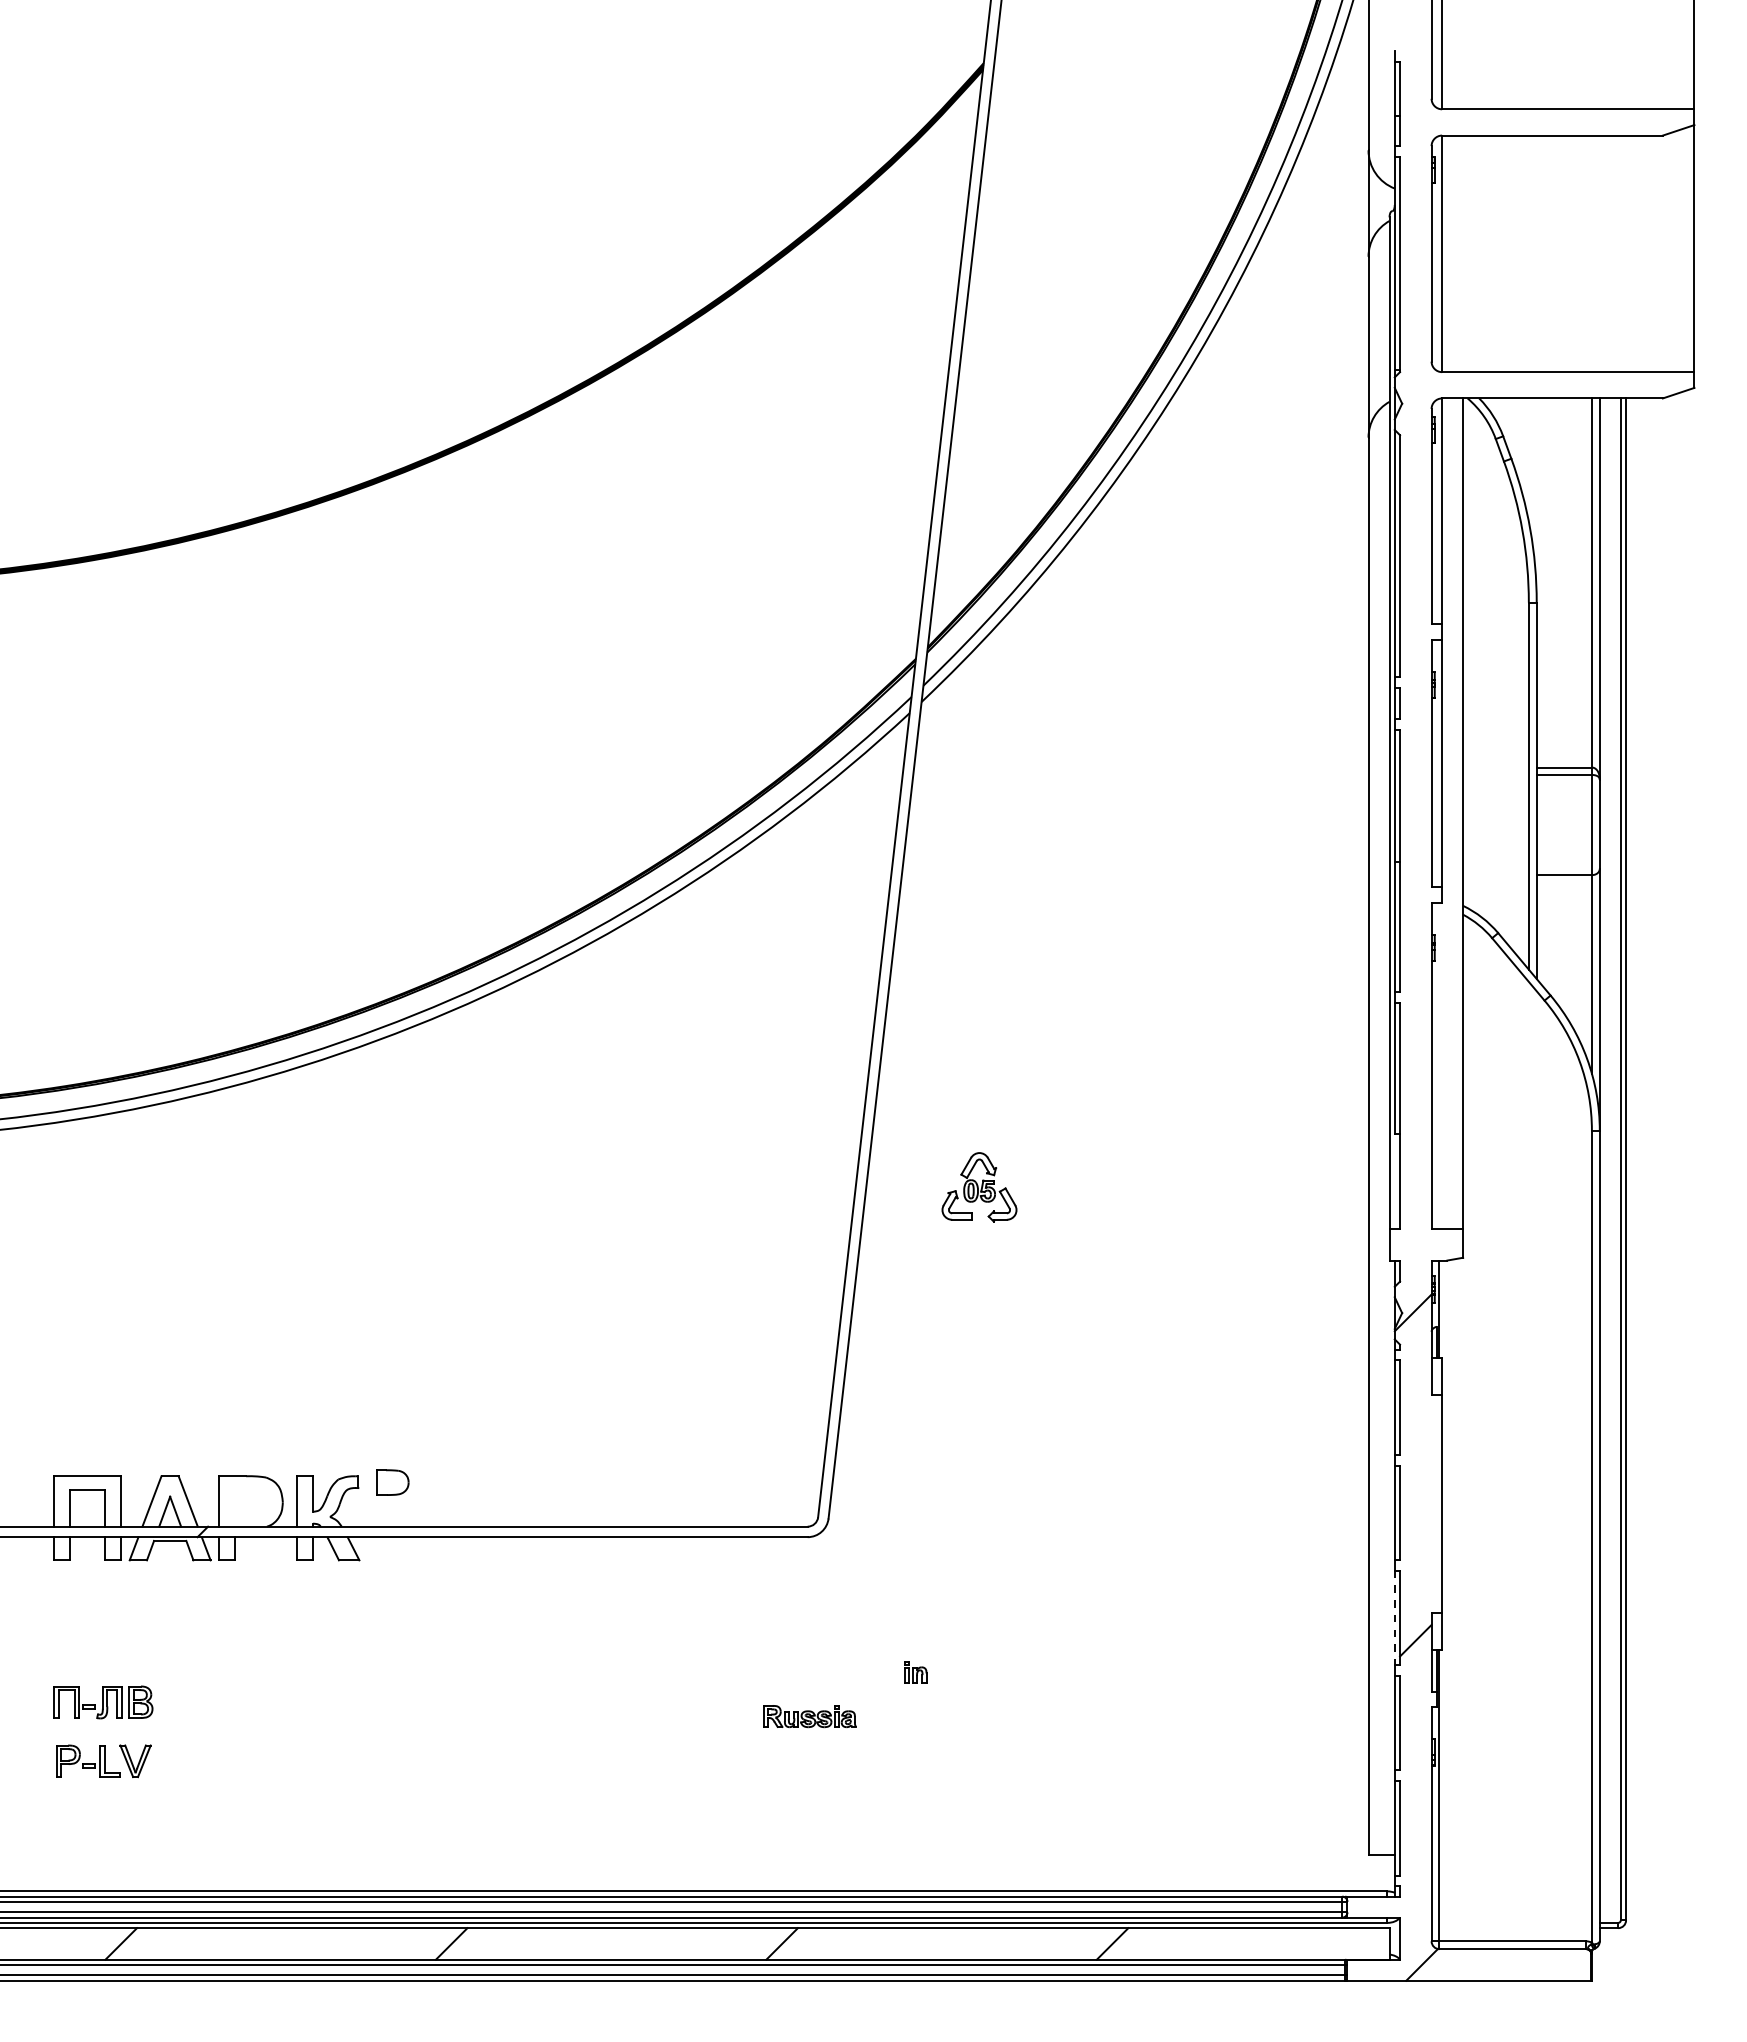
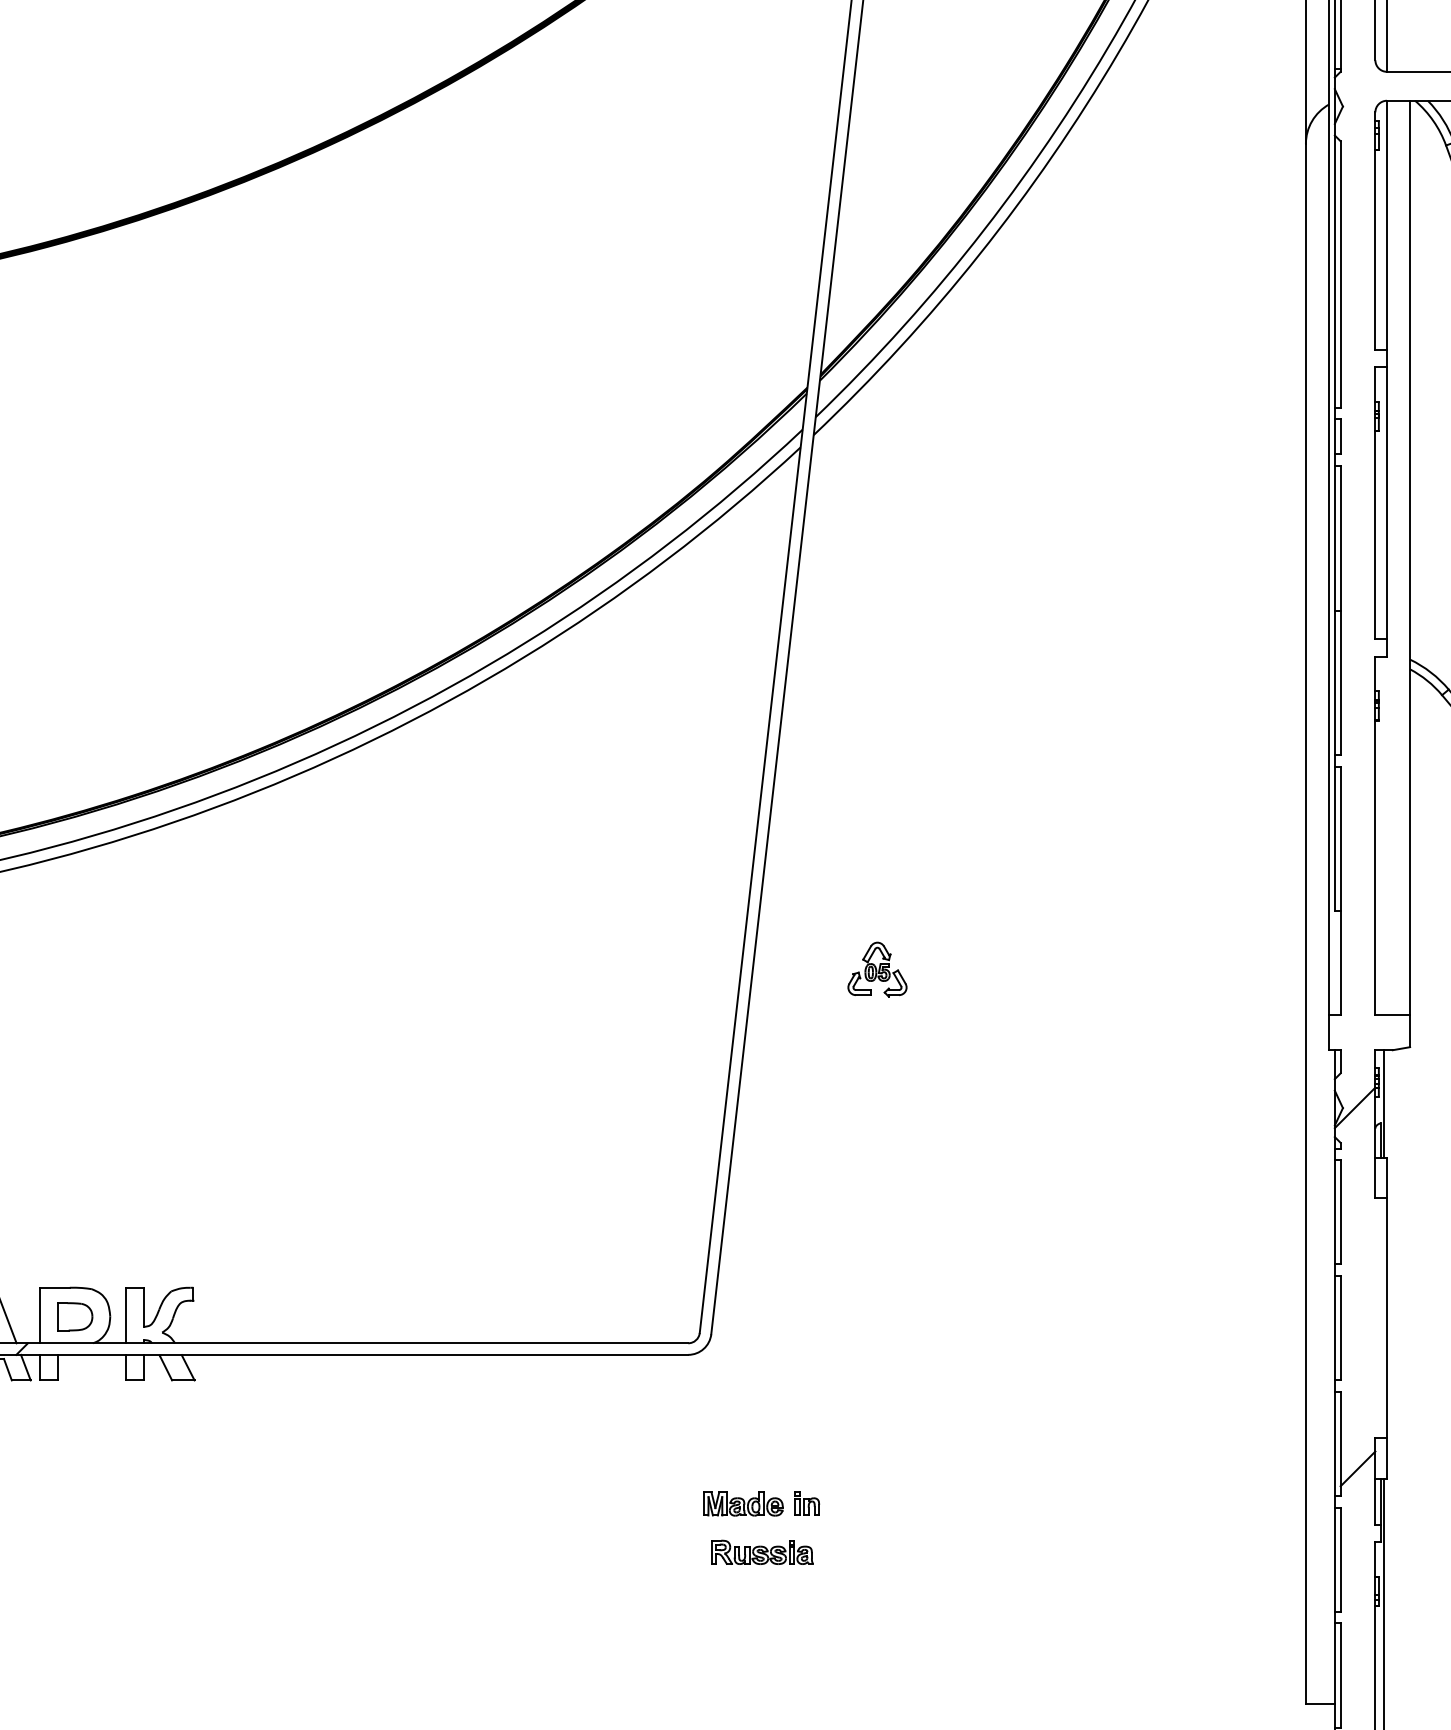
part: (979, 1187) -> (877, 969), size x0.71
part: (392, 1482) -> (74, 1316), moved
line: (1394, 1618) -> (1334, 1444), dashed -> solid
part: (857, 1672) -> (743, 1503), added
part: (809, 1716) -> (761, 1552), moved

